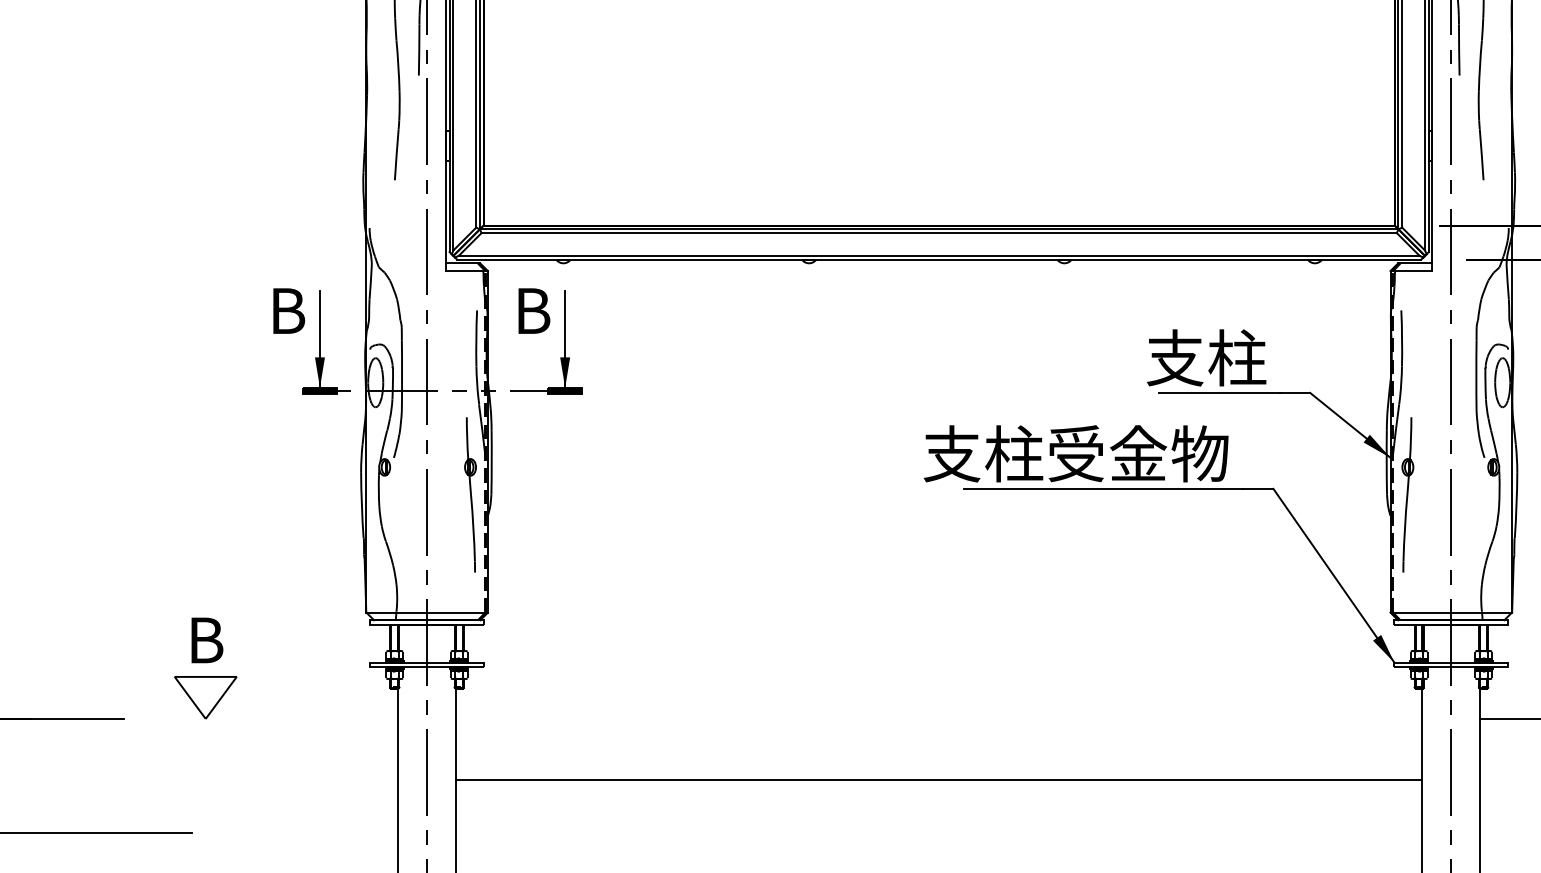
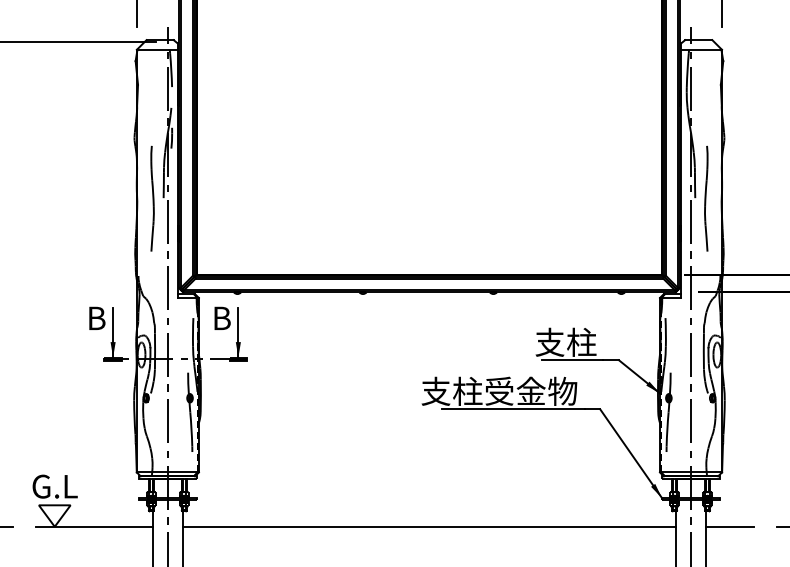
text: (205, 640) -> (54, 486), B -> G.L
line: (283, 718) -> (94, 526), added
line: (939, 779) -> (429, 526), moved

